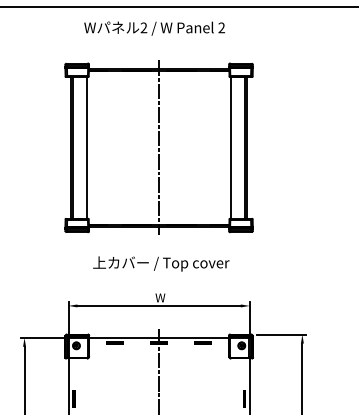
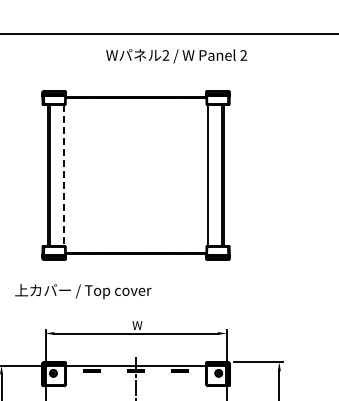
text: (154, 28) -> (176, 56), moved
line: (87, 147) -> (64, 175), solid -> dashed
line: (159, 147) -> (136, 175), removed
text: (161, 263) -> (83, 291), moved

